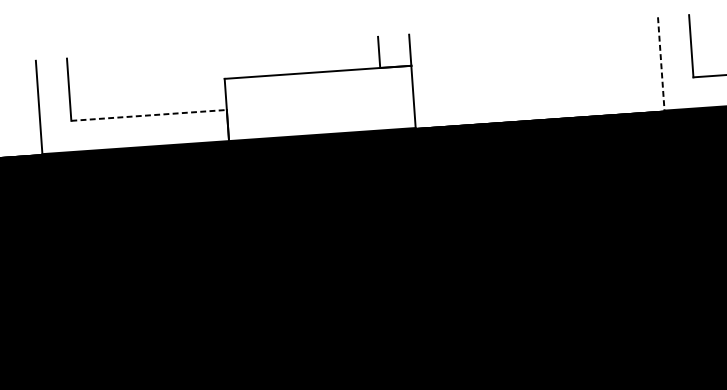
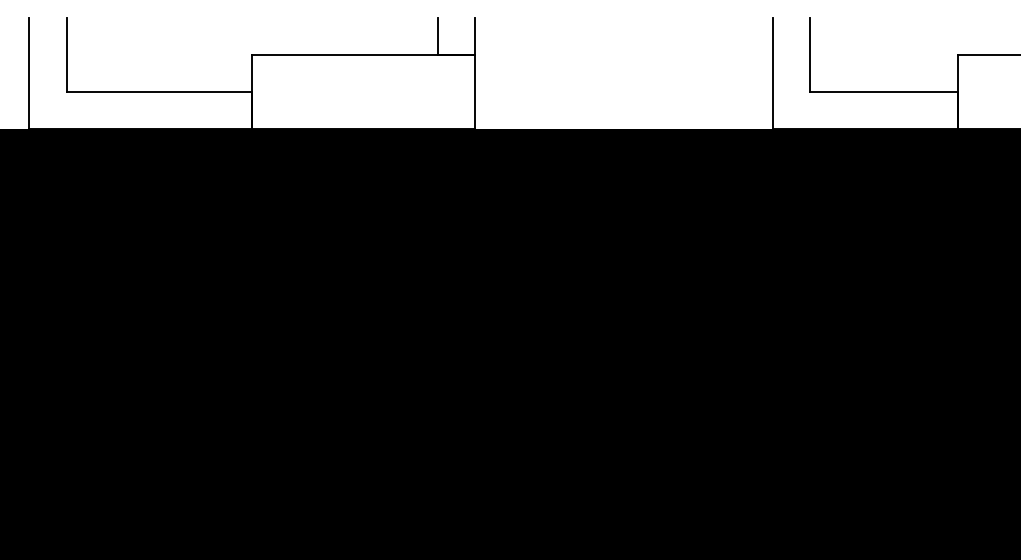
line: (661, 64) -> (772, 73), dashed -> solid
line: (149, 115) -> (159, 91), dashed -> solid

